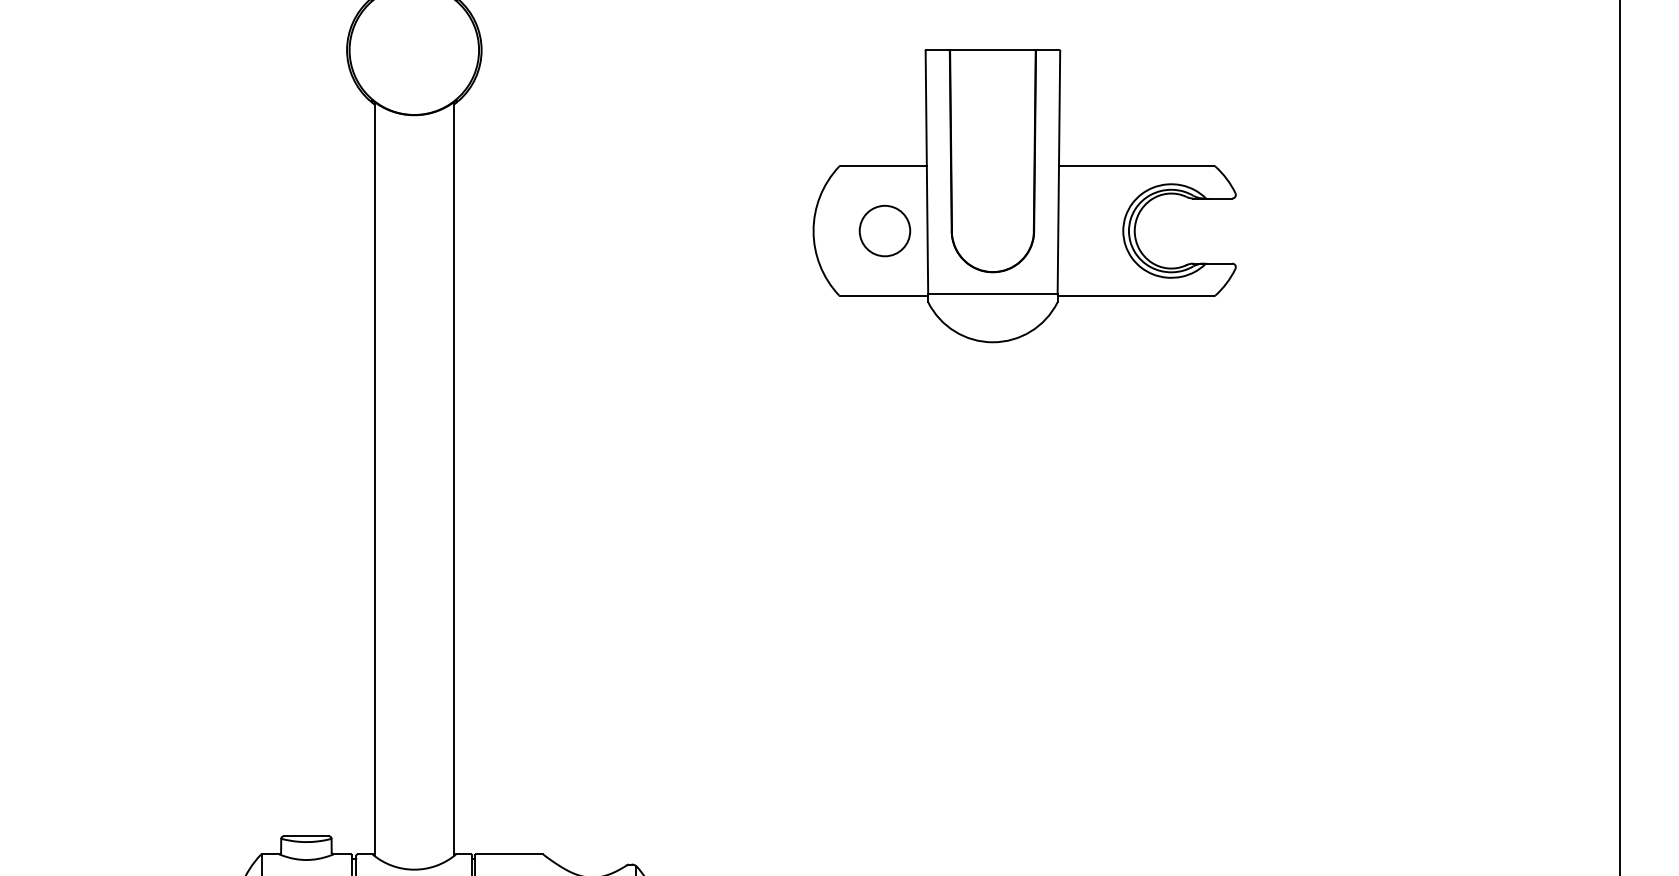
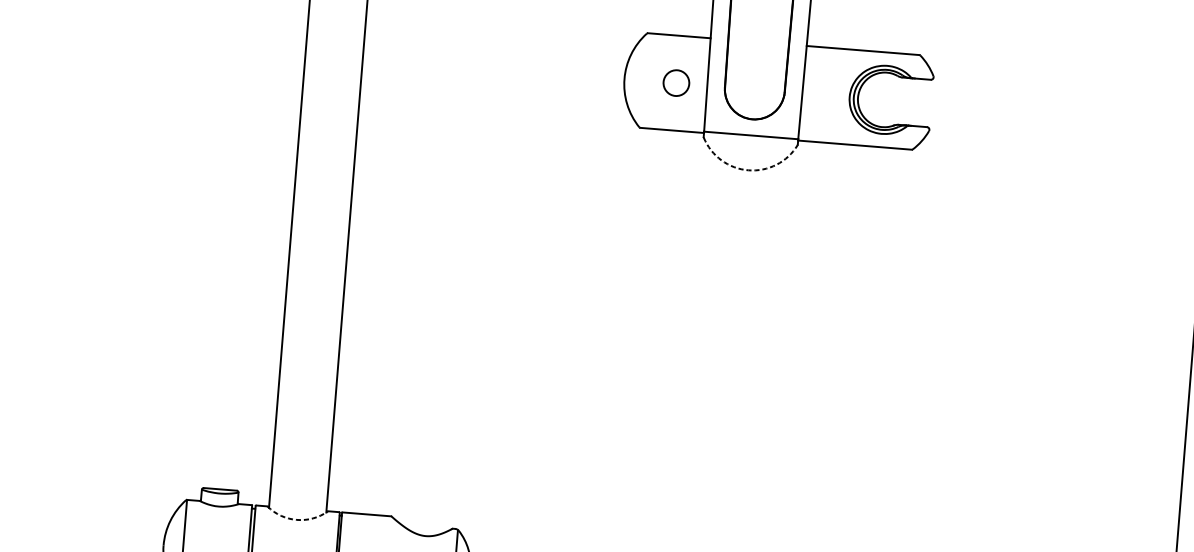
circle: (884, 230) -> (676, 82), size x0.7
arc: (992, 342) -> (748, 170), solid -> dashed
arc: (414, 869) -> (297, 519), solid -> dashed

